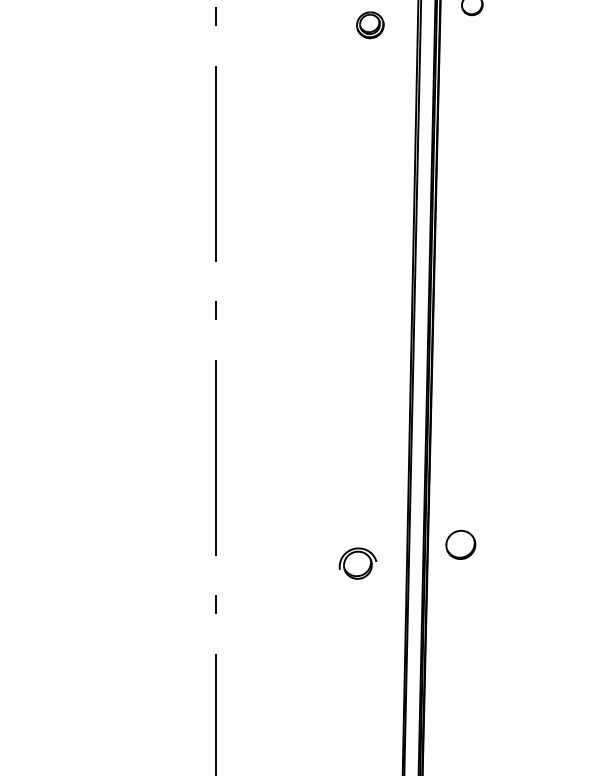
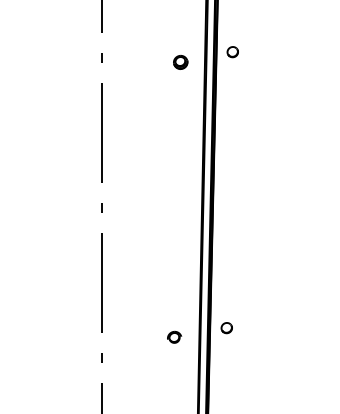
part: (459, 546) -> (226, 328), size x0.71
part: (358, 561) -> (174, 336), size x0.71

